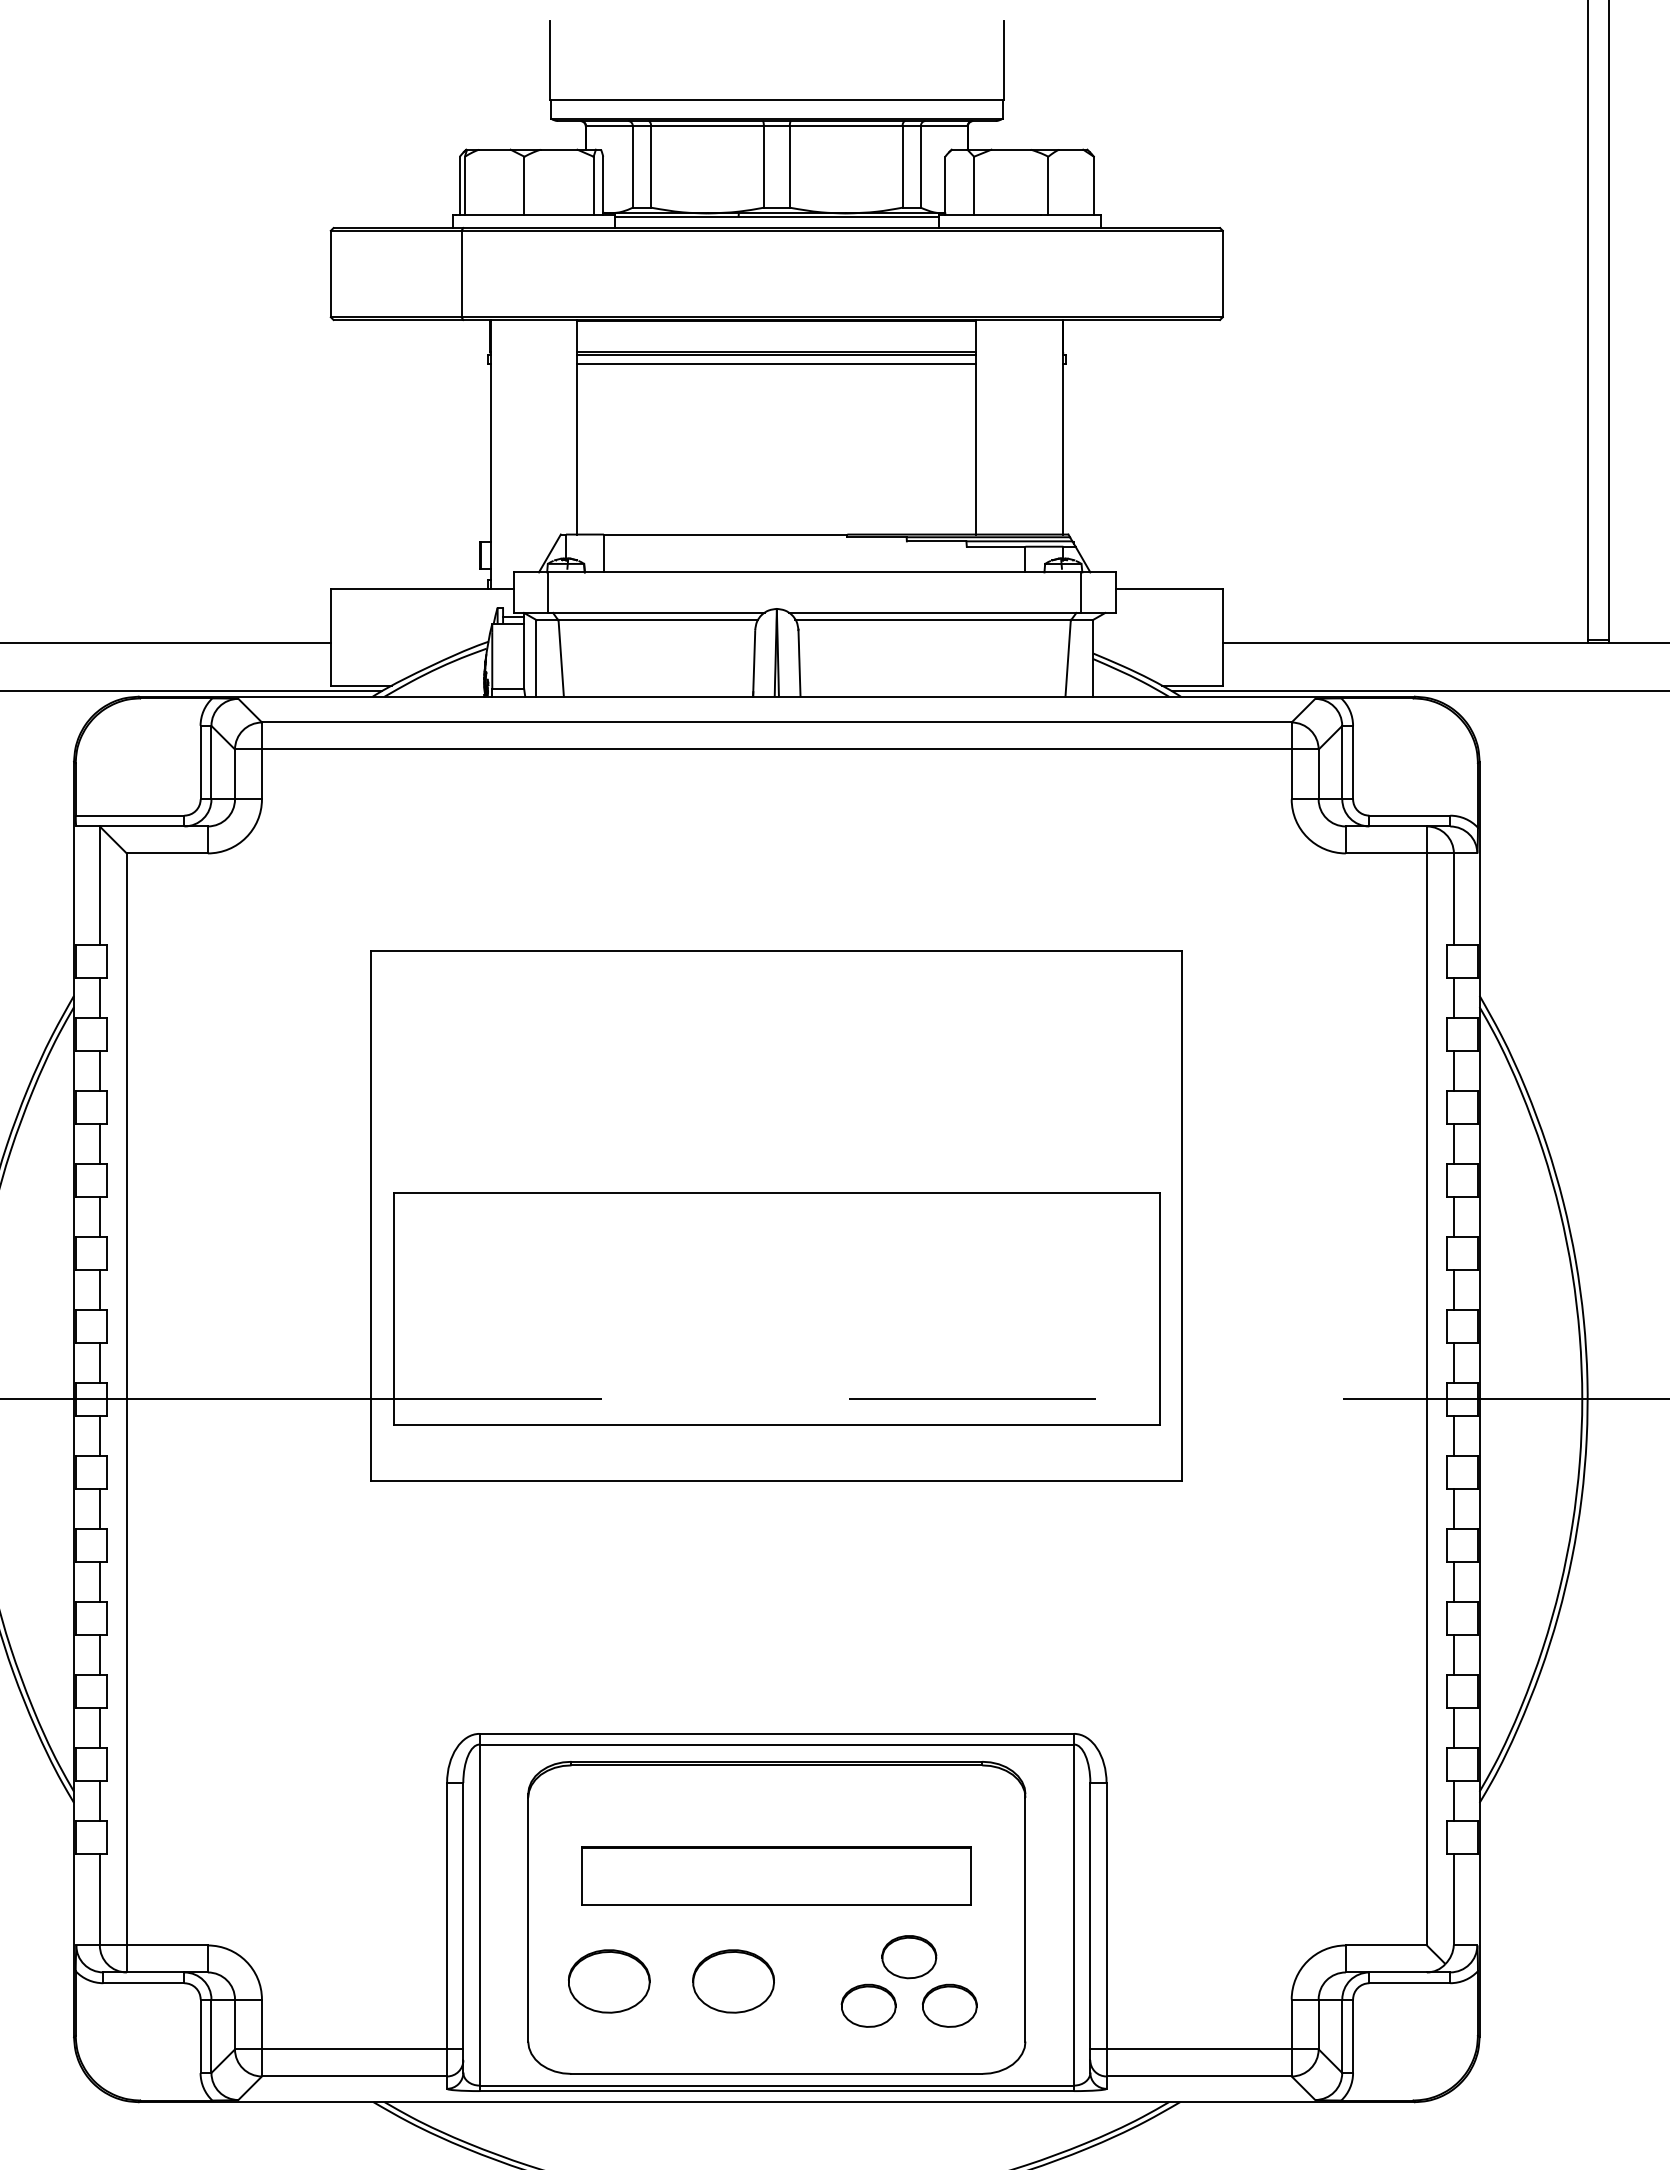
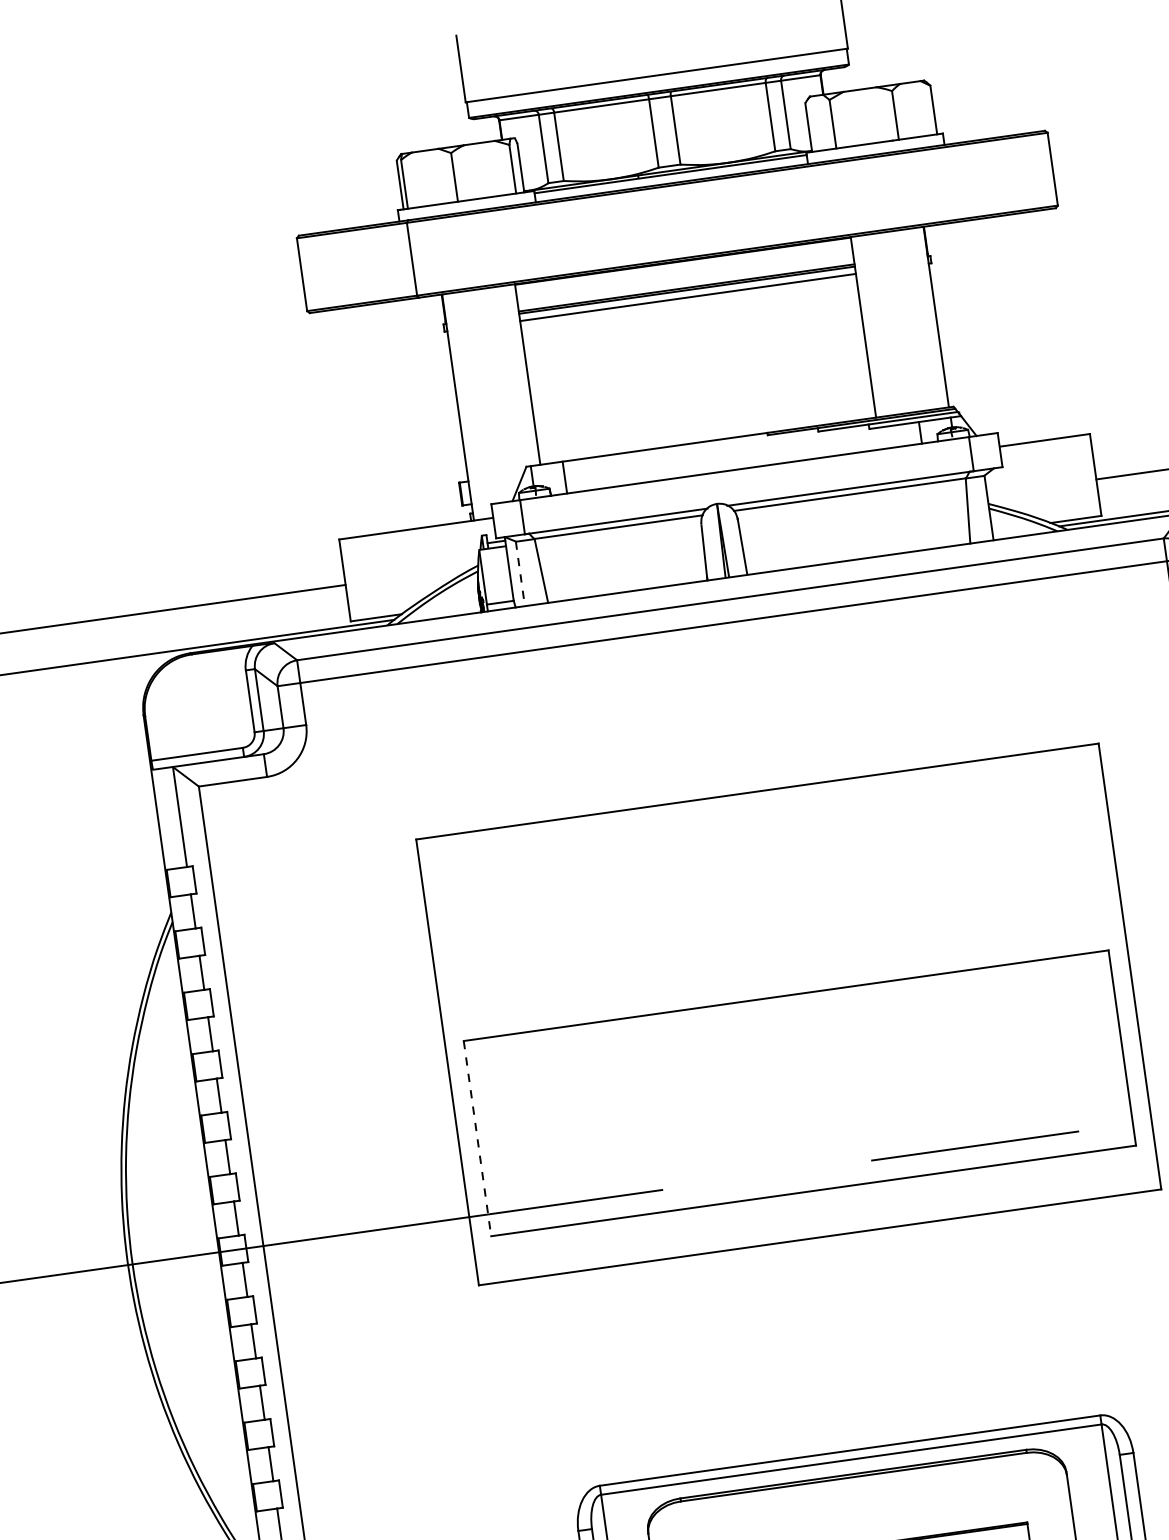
line: (536, 658) -> (520, 573), solid -> dashed
line: (393, 1309) -> (477, 1138), solid -> dashed

